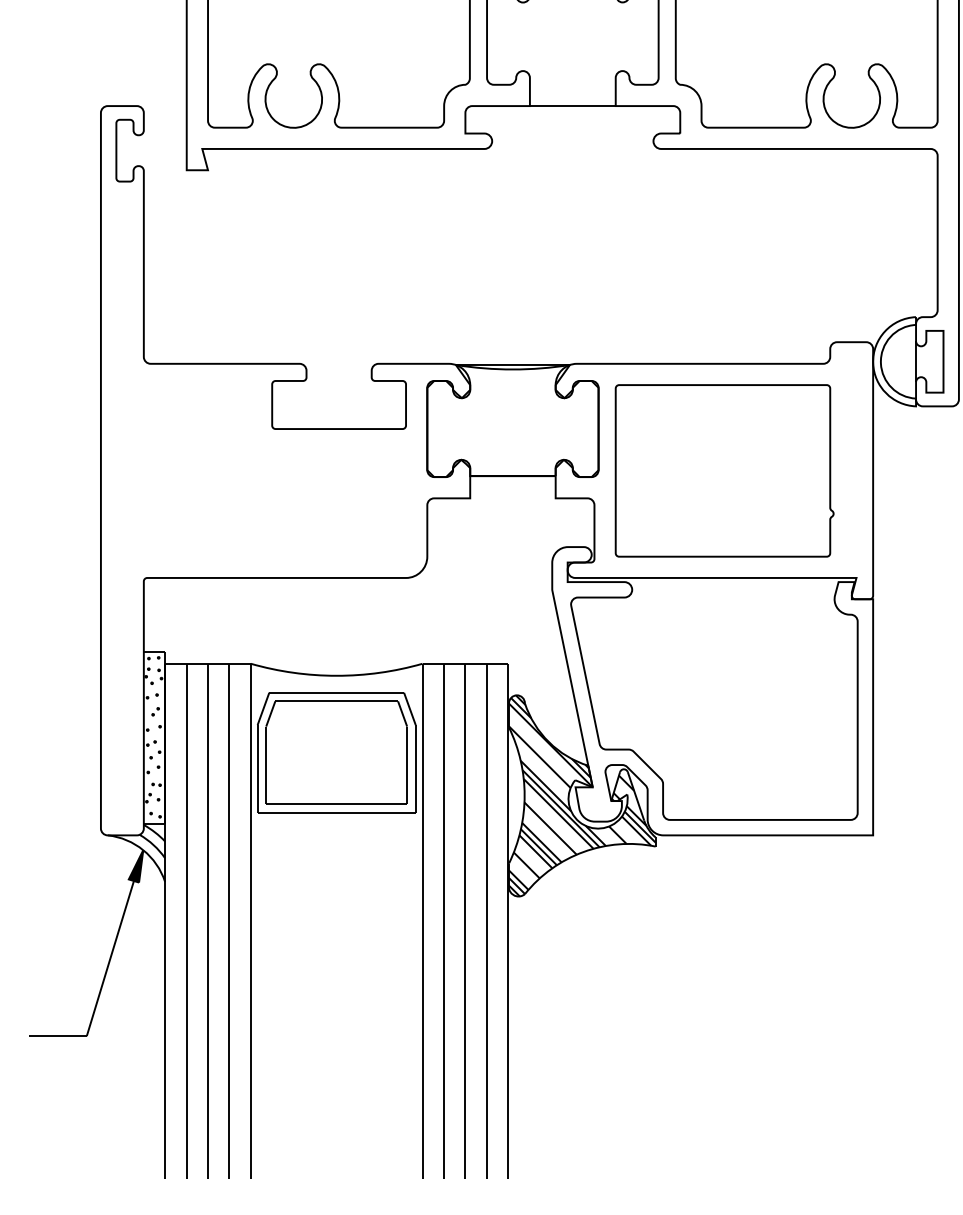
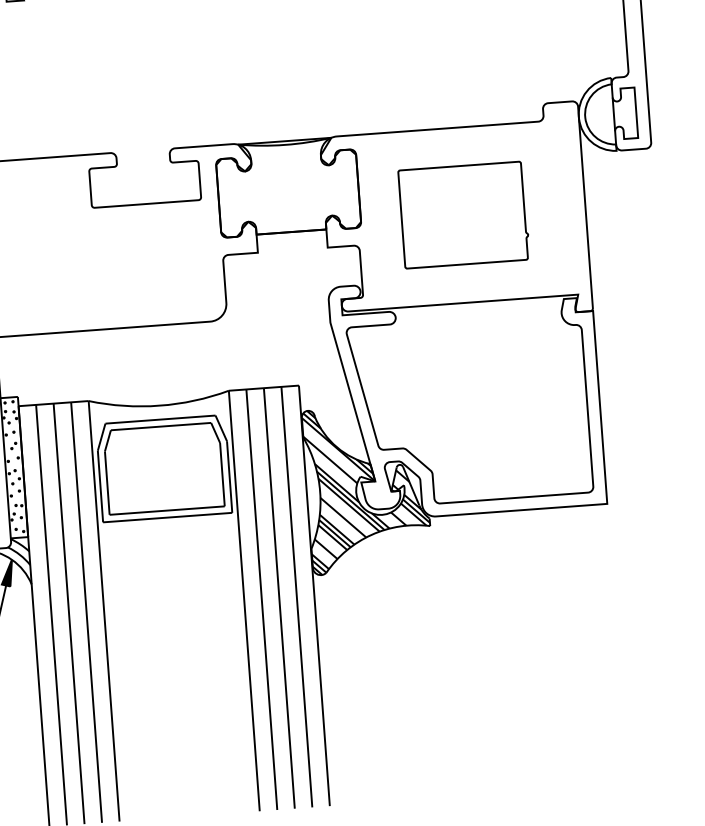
part: (724, 470) -> (463, 214), size x0.7

